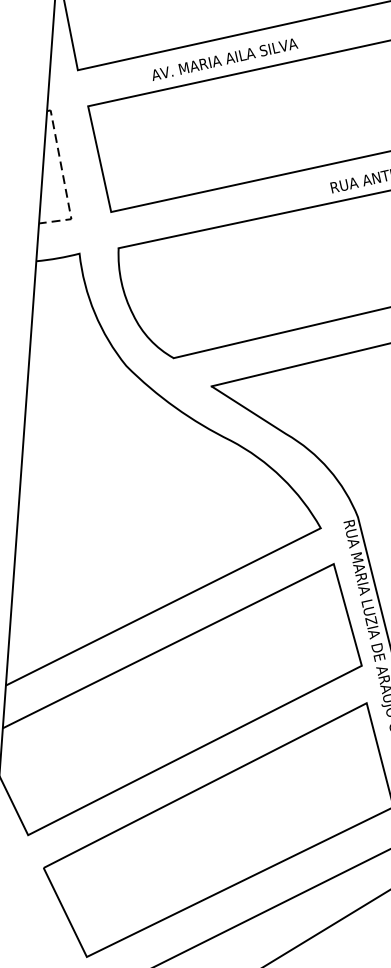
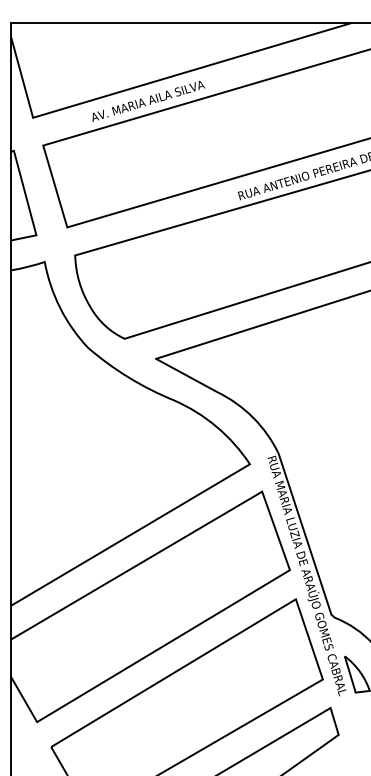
line: (64, 179) -> (28, 204), dashed -> solid

